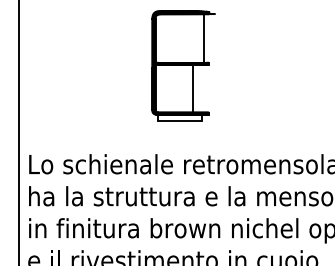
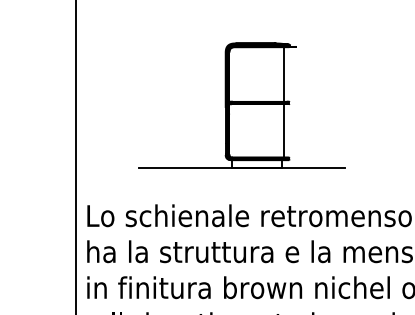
line: (192, 88) -> (284, 130), moved
line: (166, 121) -> (241, 167), added

